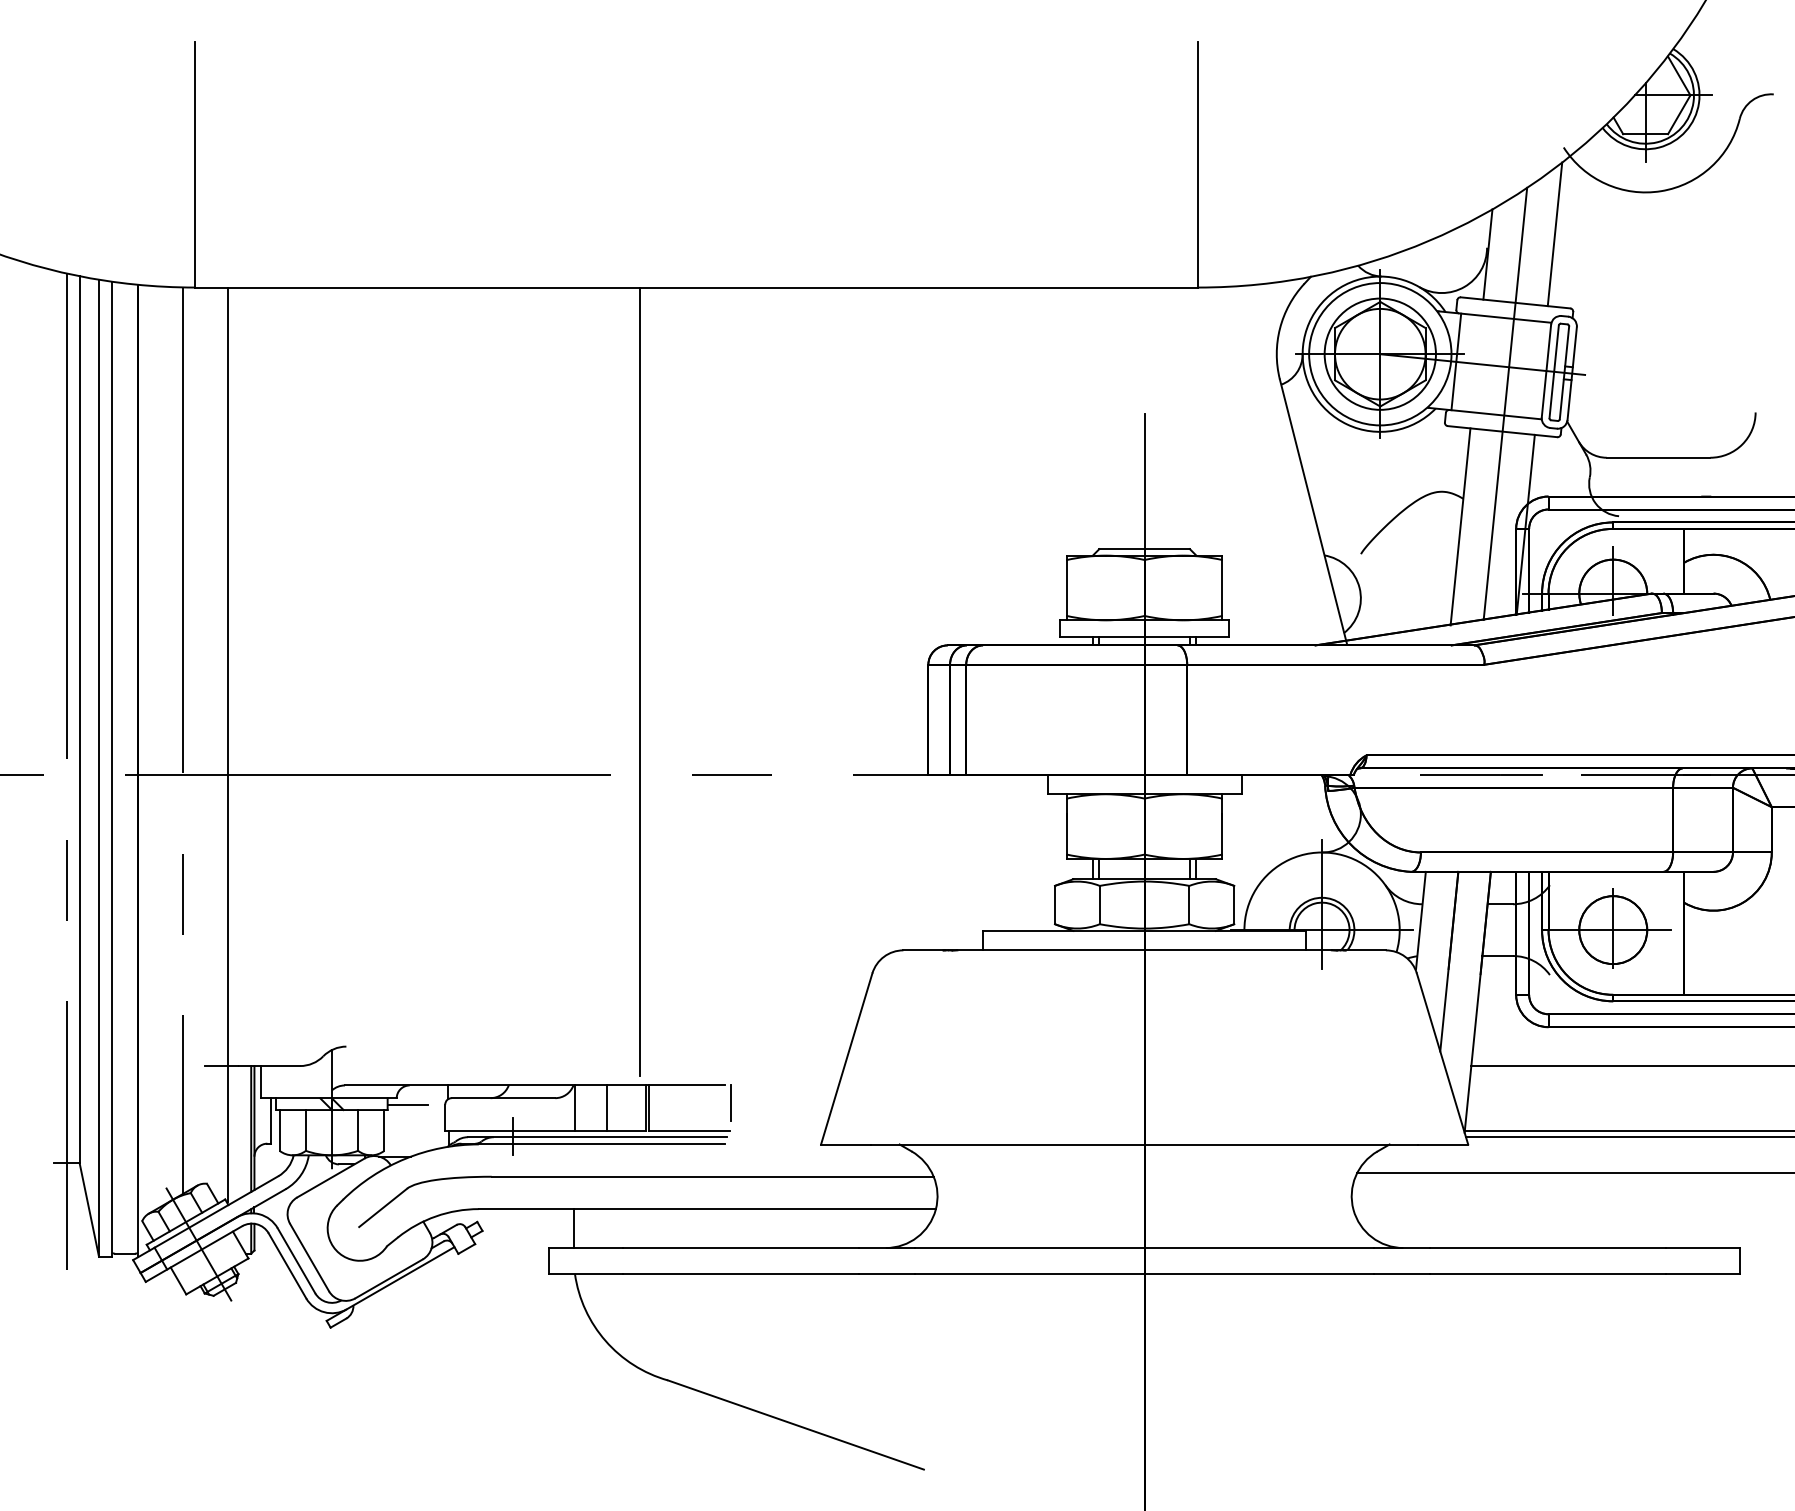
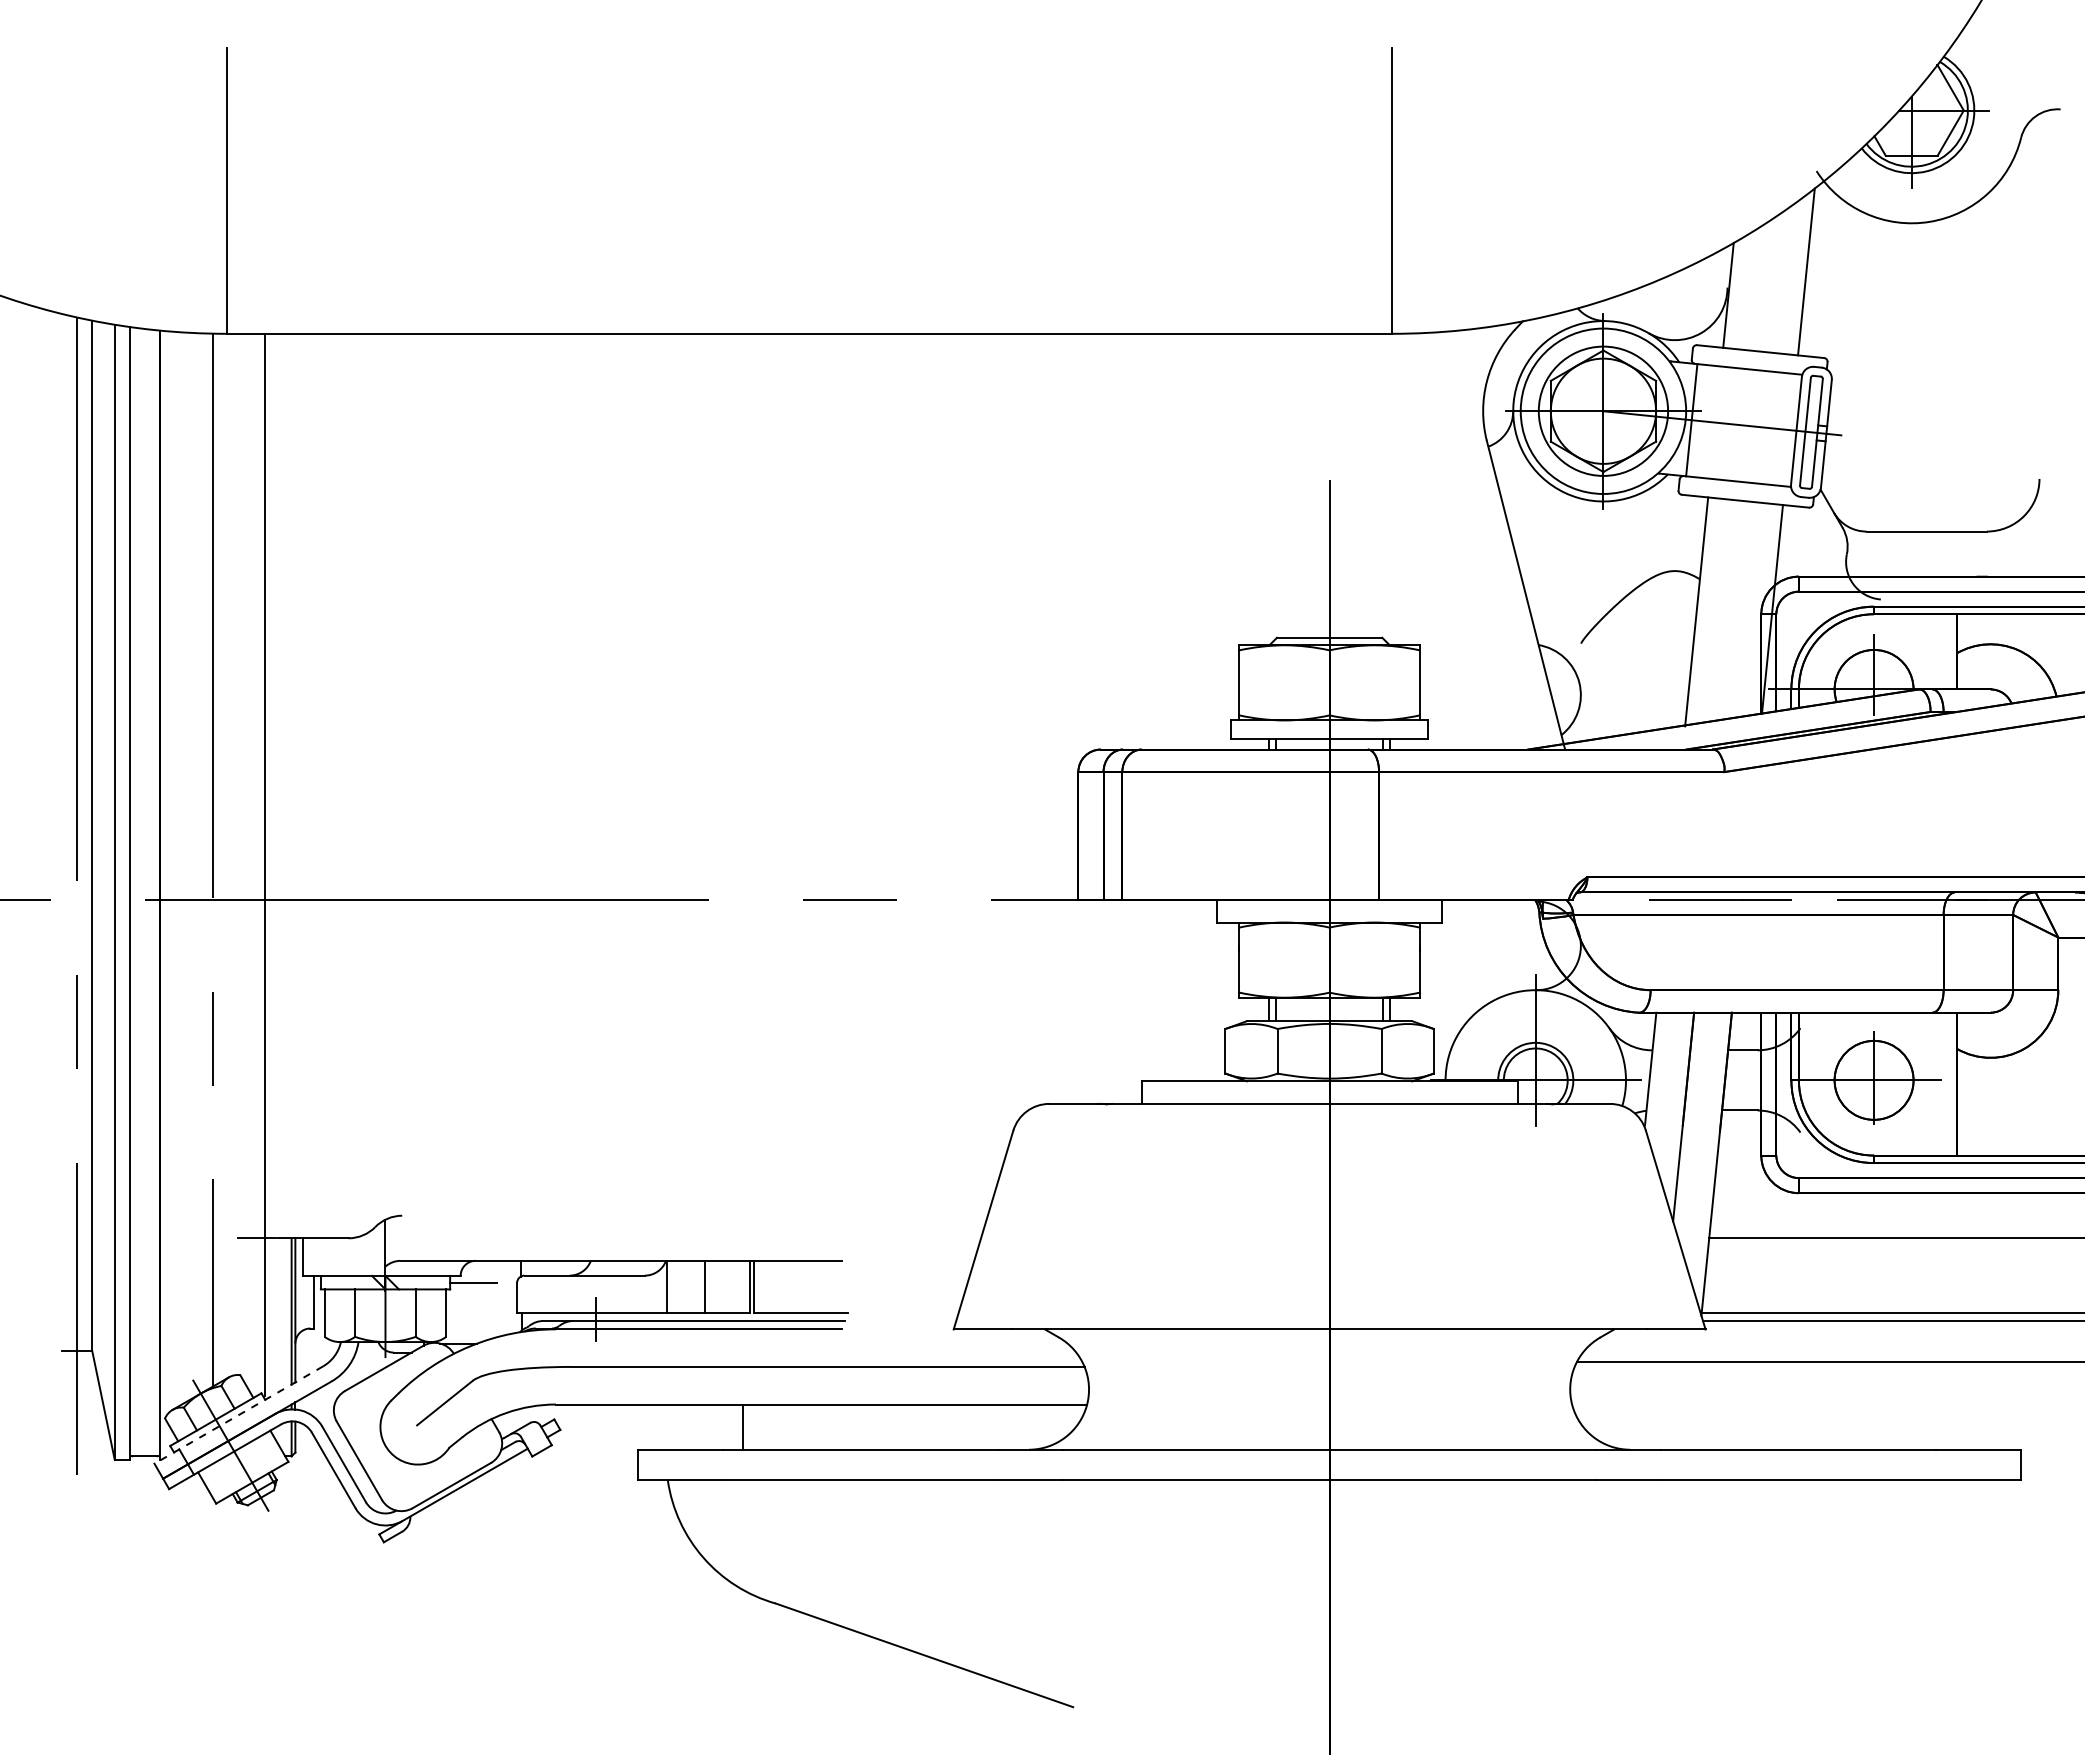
line: (1505, 403) -> (1748, 468), removed
line: (640, 681) -> (743, 791), removed
line: (731, 1103) -> (849, 1281), removed
line: (205, 1218) -> (238, 1415), solid -> dashed
line: (573, 1228) -> (743, 1426), moved

